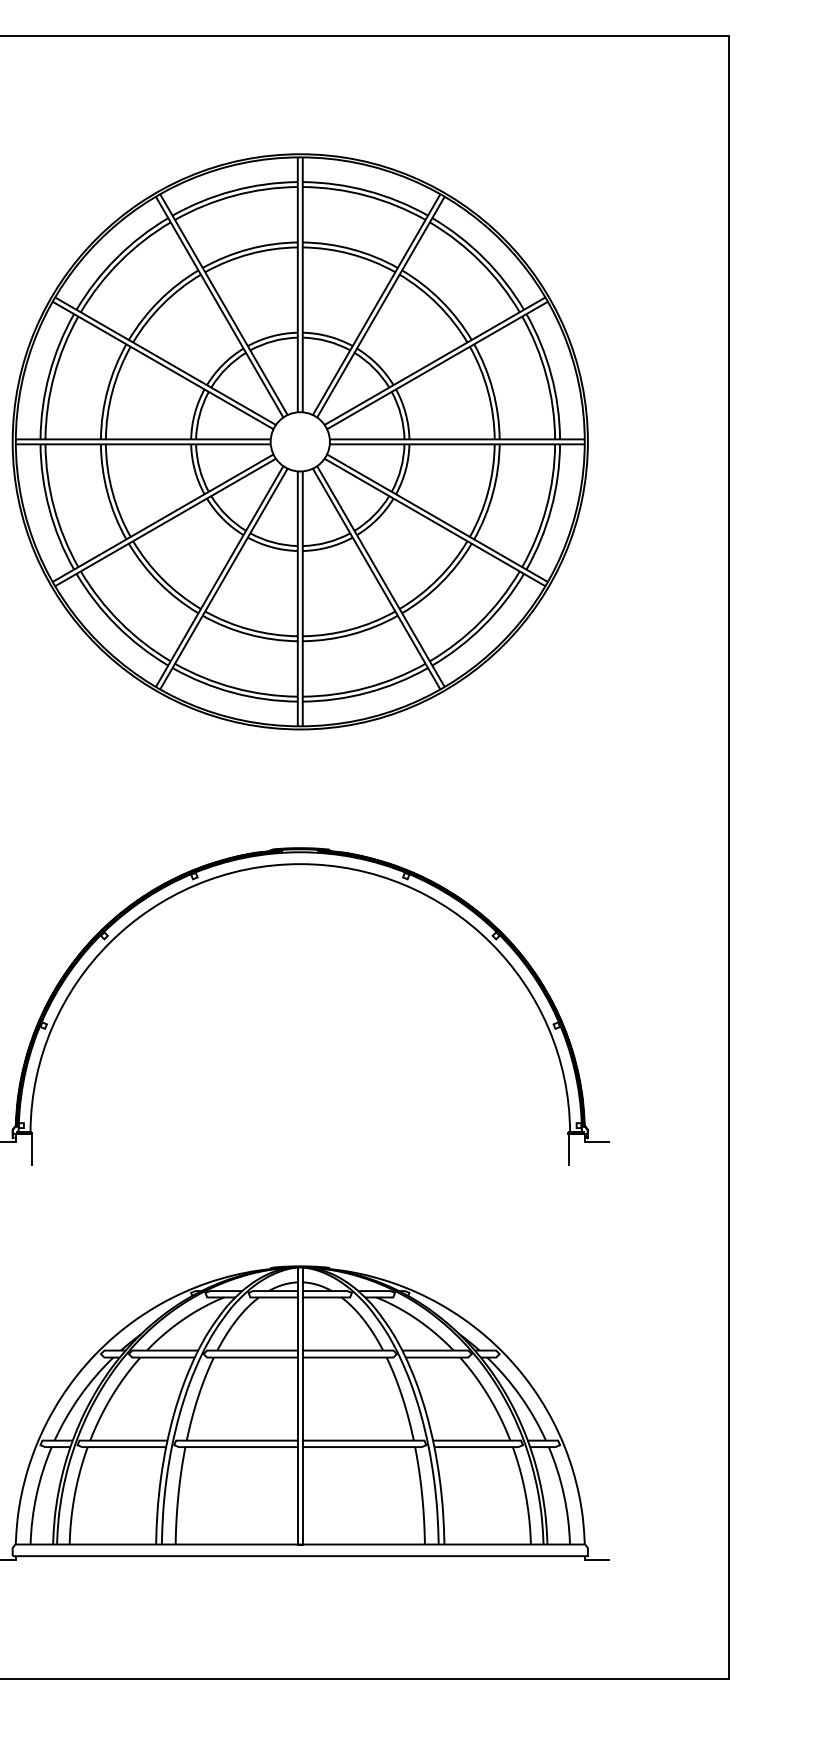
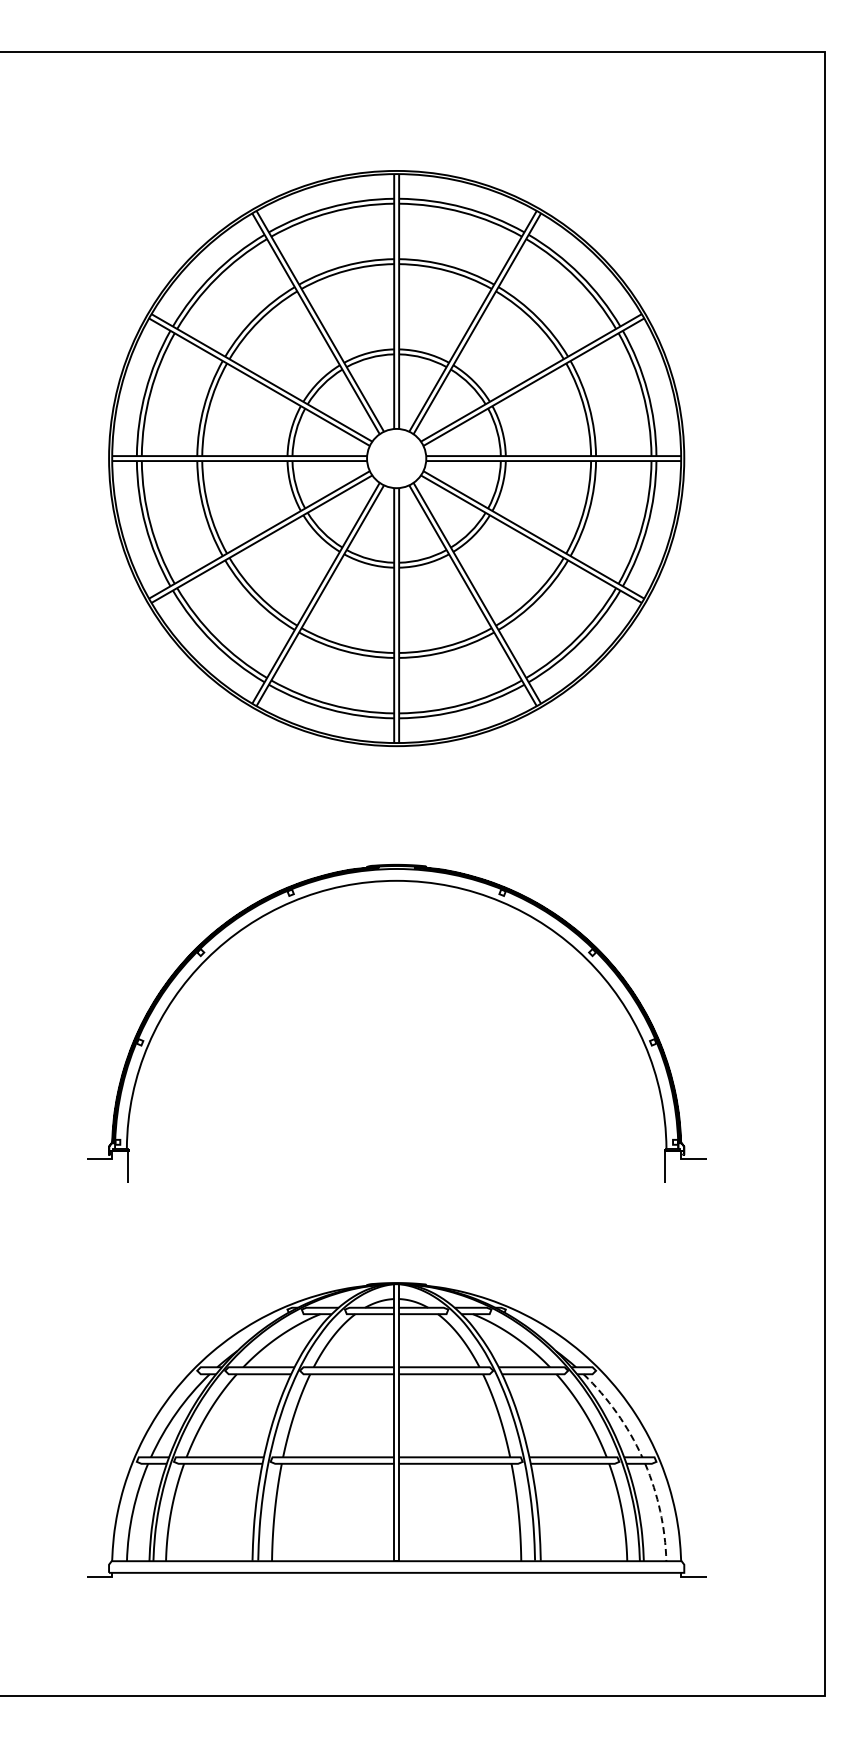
arc: (520, 1396) -> (616, 1413), solid -> dashed
arc: (564, 1494) -> (660, 1511), solid -> dashed

